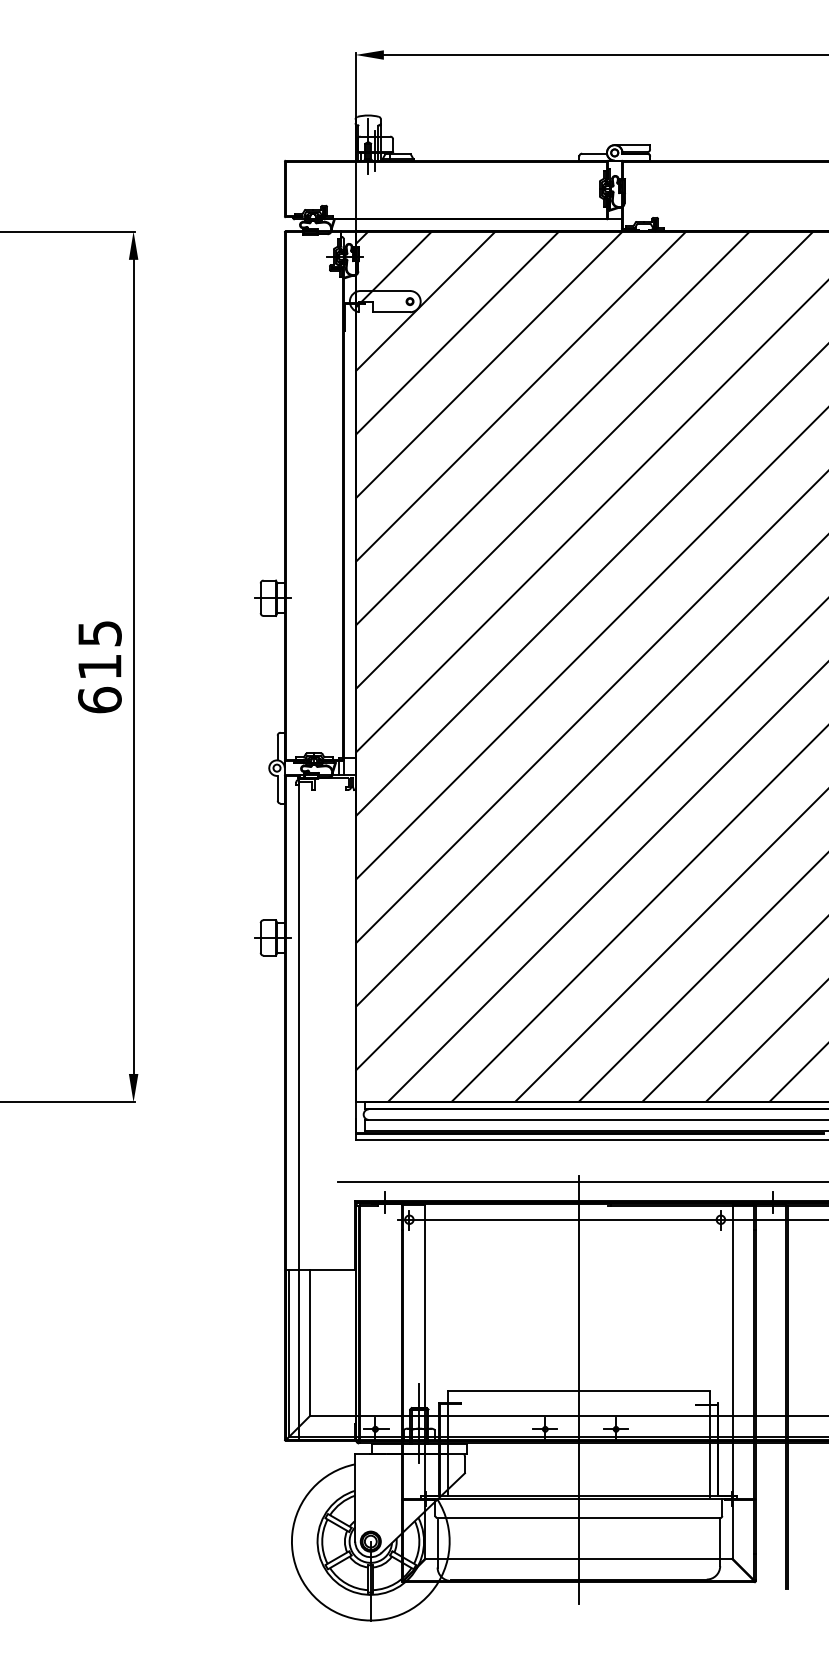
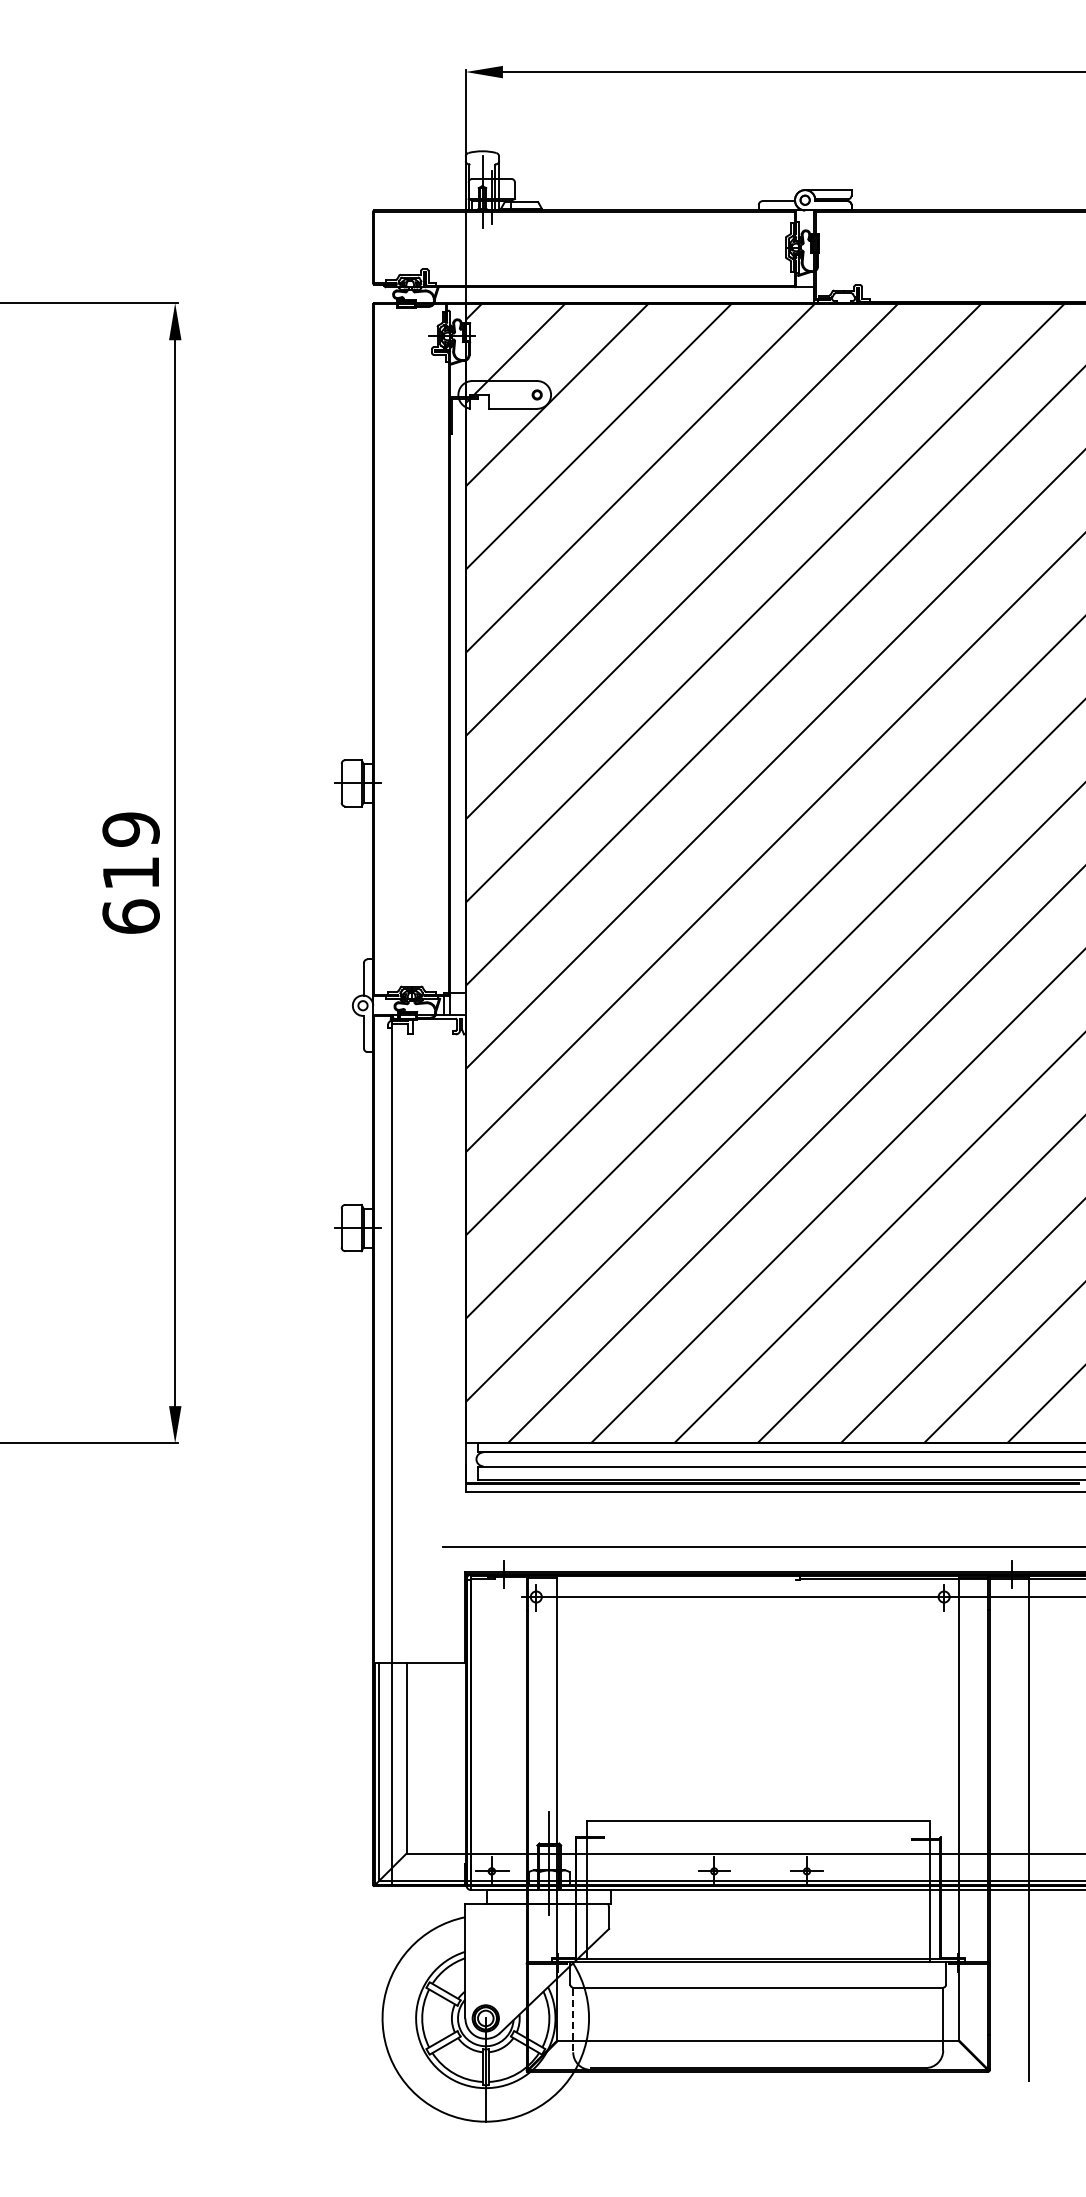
text: (99, 633) -> (130, 829), 615 -> 619
line: (579, 1389) -> (758, 1819), removed
line: (788, 1398) -> (1032, 1830), removed
line: (437, 1543) -> (573, 2021), solid -> dashed

